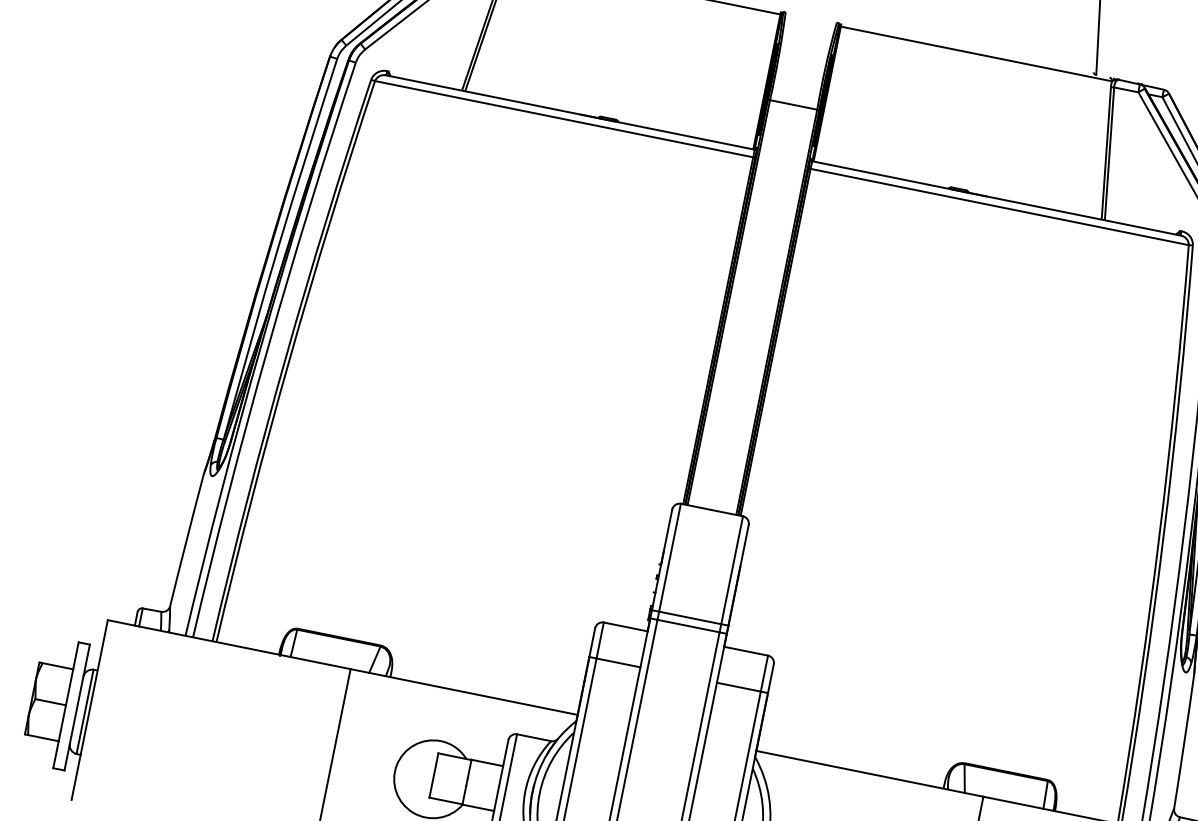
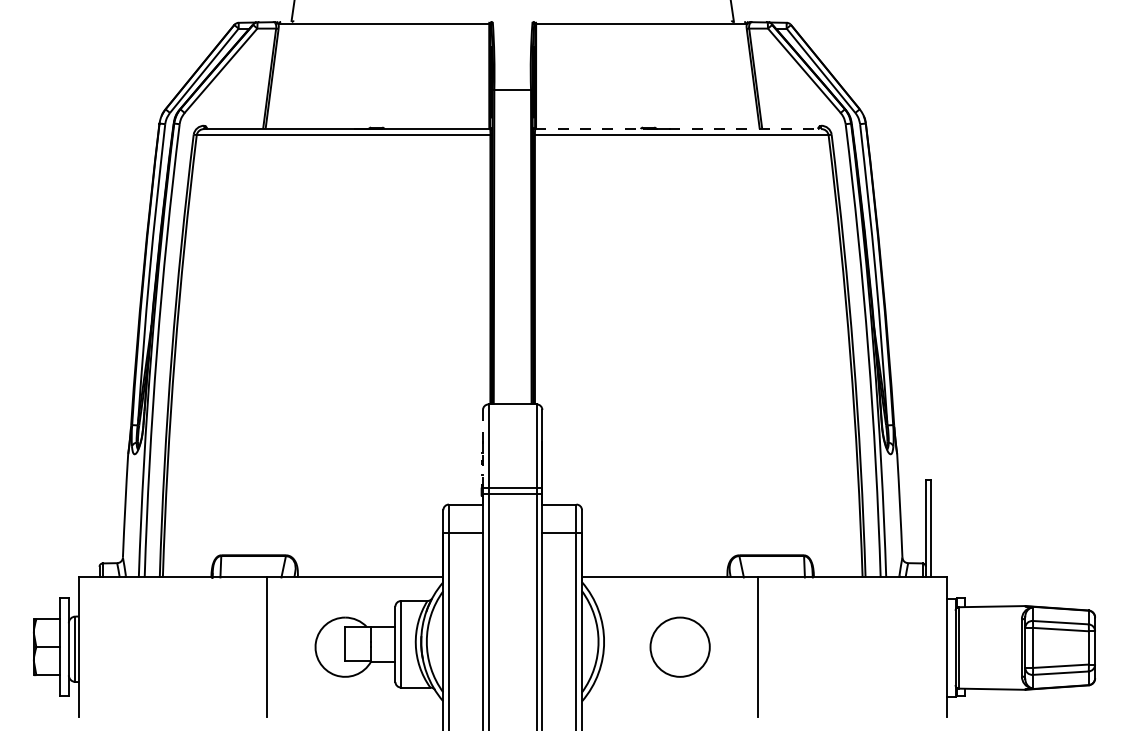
line: (996, 199) -> (678, 129), solid -> dashed
line: (661, 559) -> (482, 448), solid -> dashed

